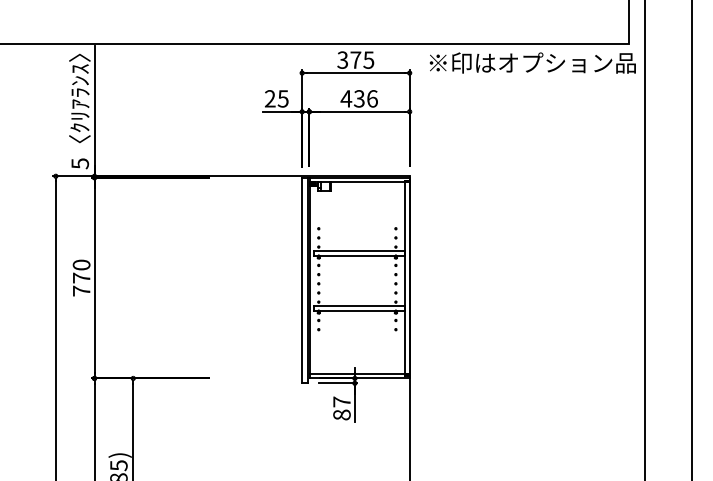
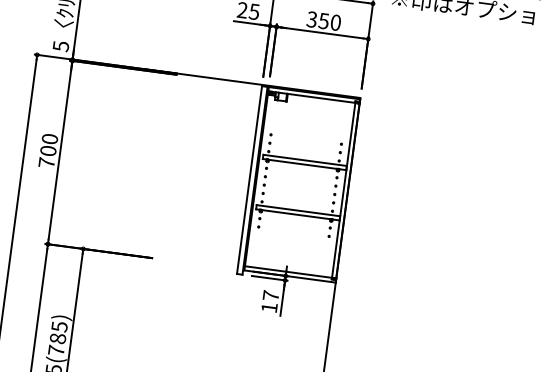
text: (358, 98) -> (323, 20), 436 -> 350
text: (81, 277) -> (48, 150), 770 -> 700
text: (341, 414) -> (269, 307), 87 -> 17

